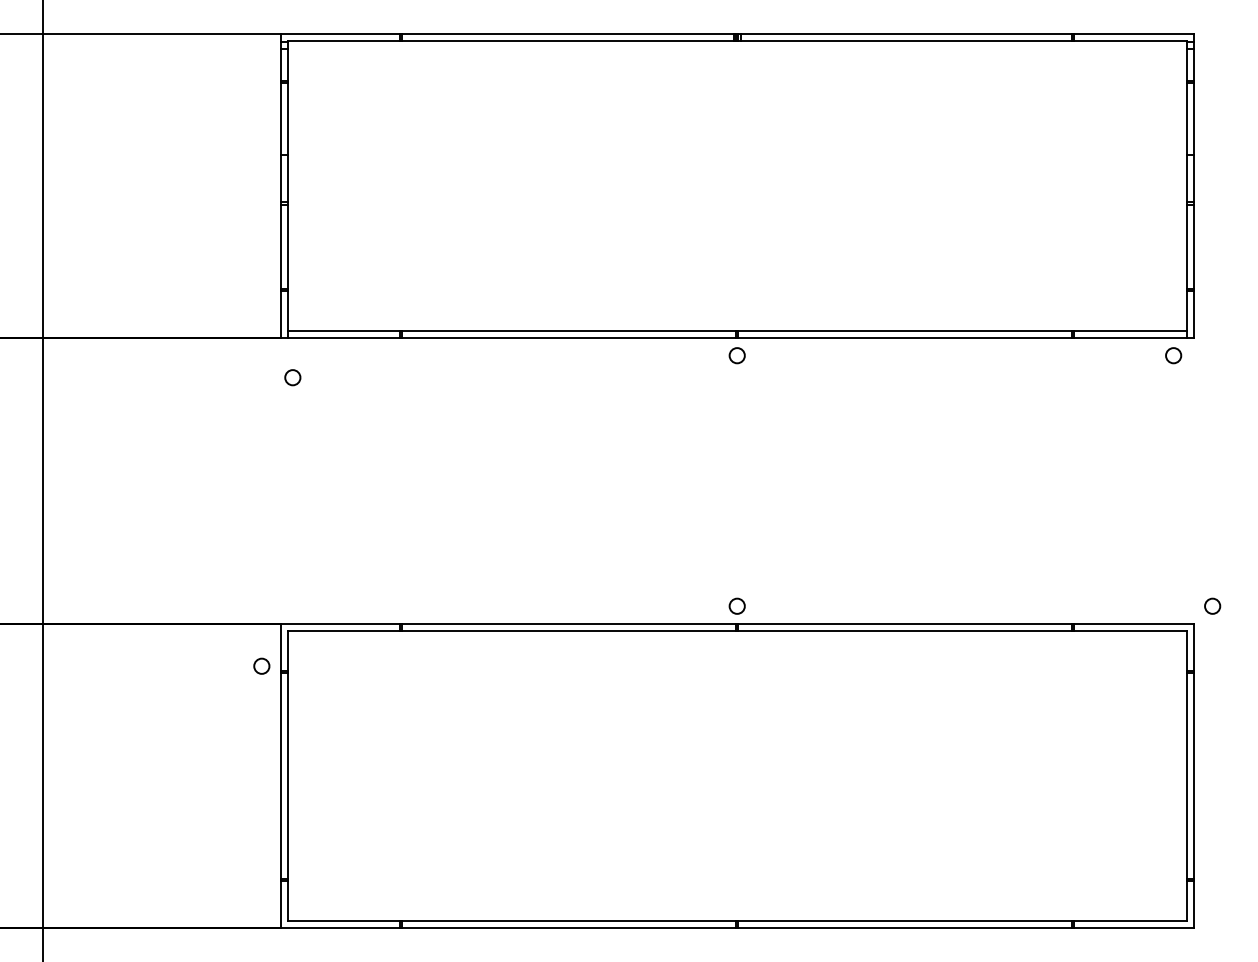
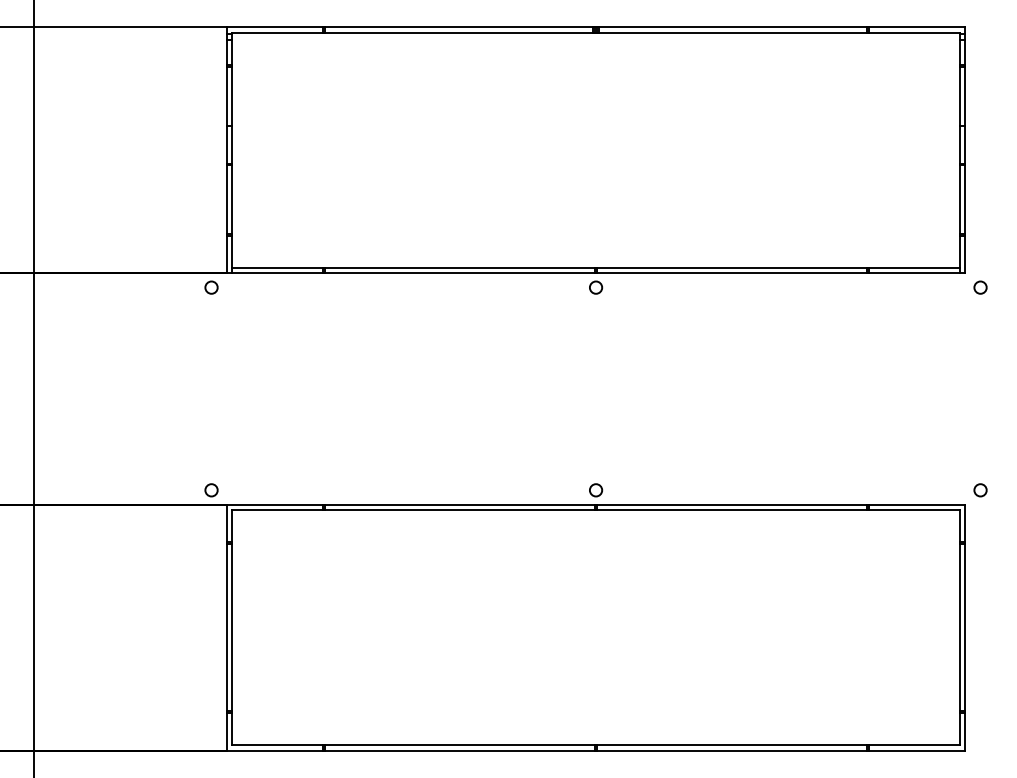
circle: (1173, 355) -> (980, 287), moved
circle: (292, 377) -> (211, 287), moved
circle: (261, 665) -> (211, 489), moved

